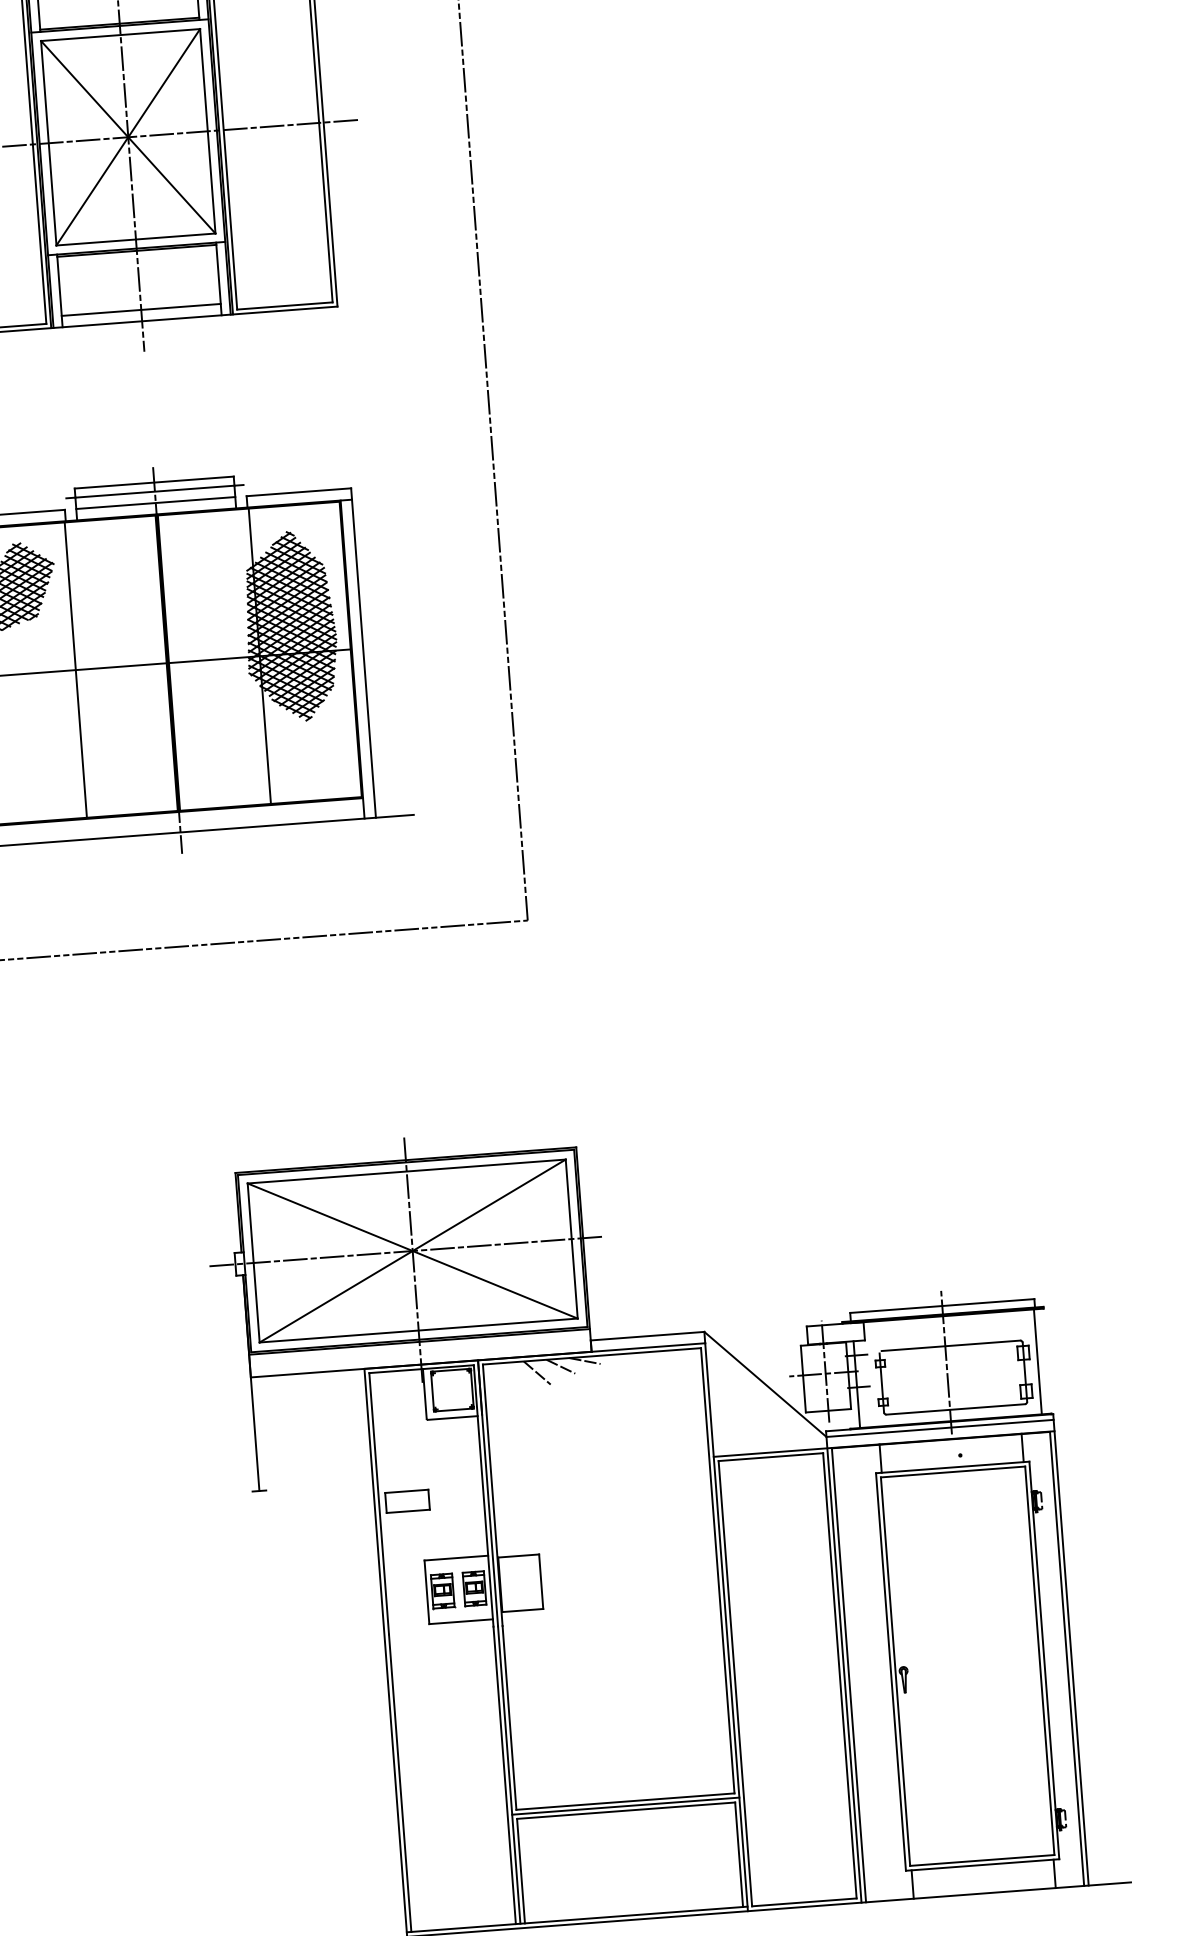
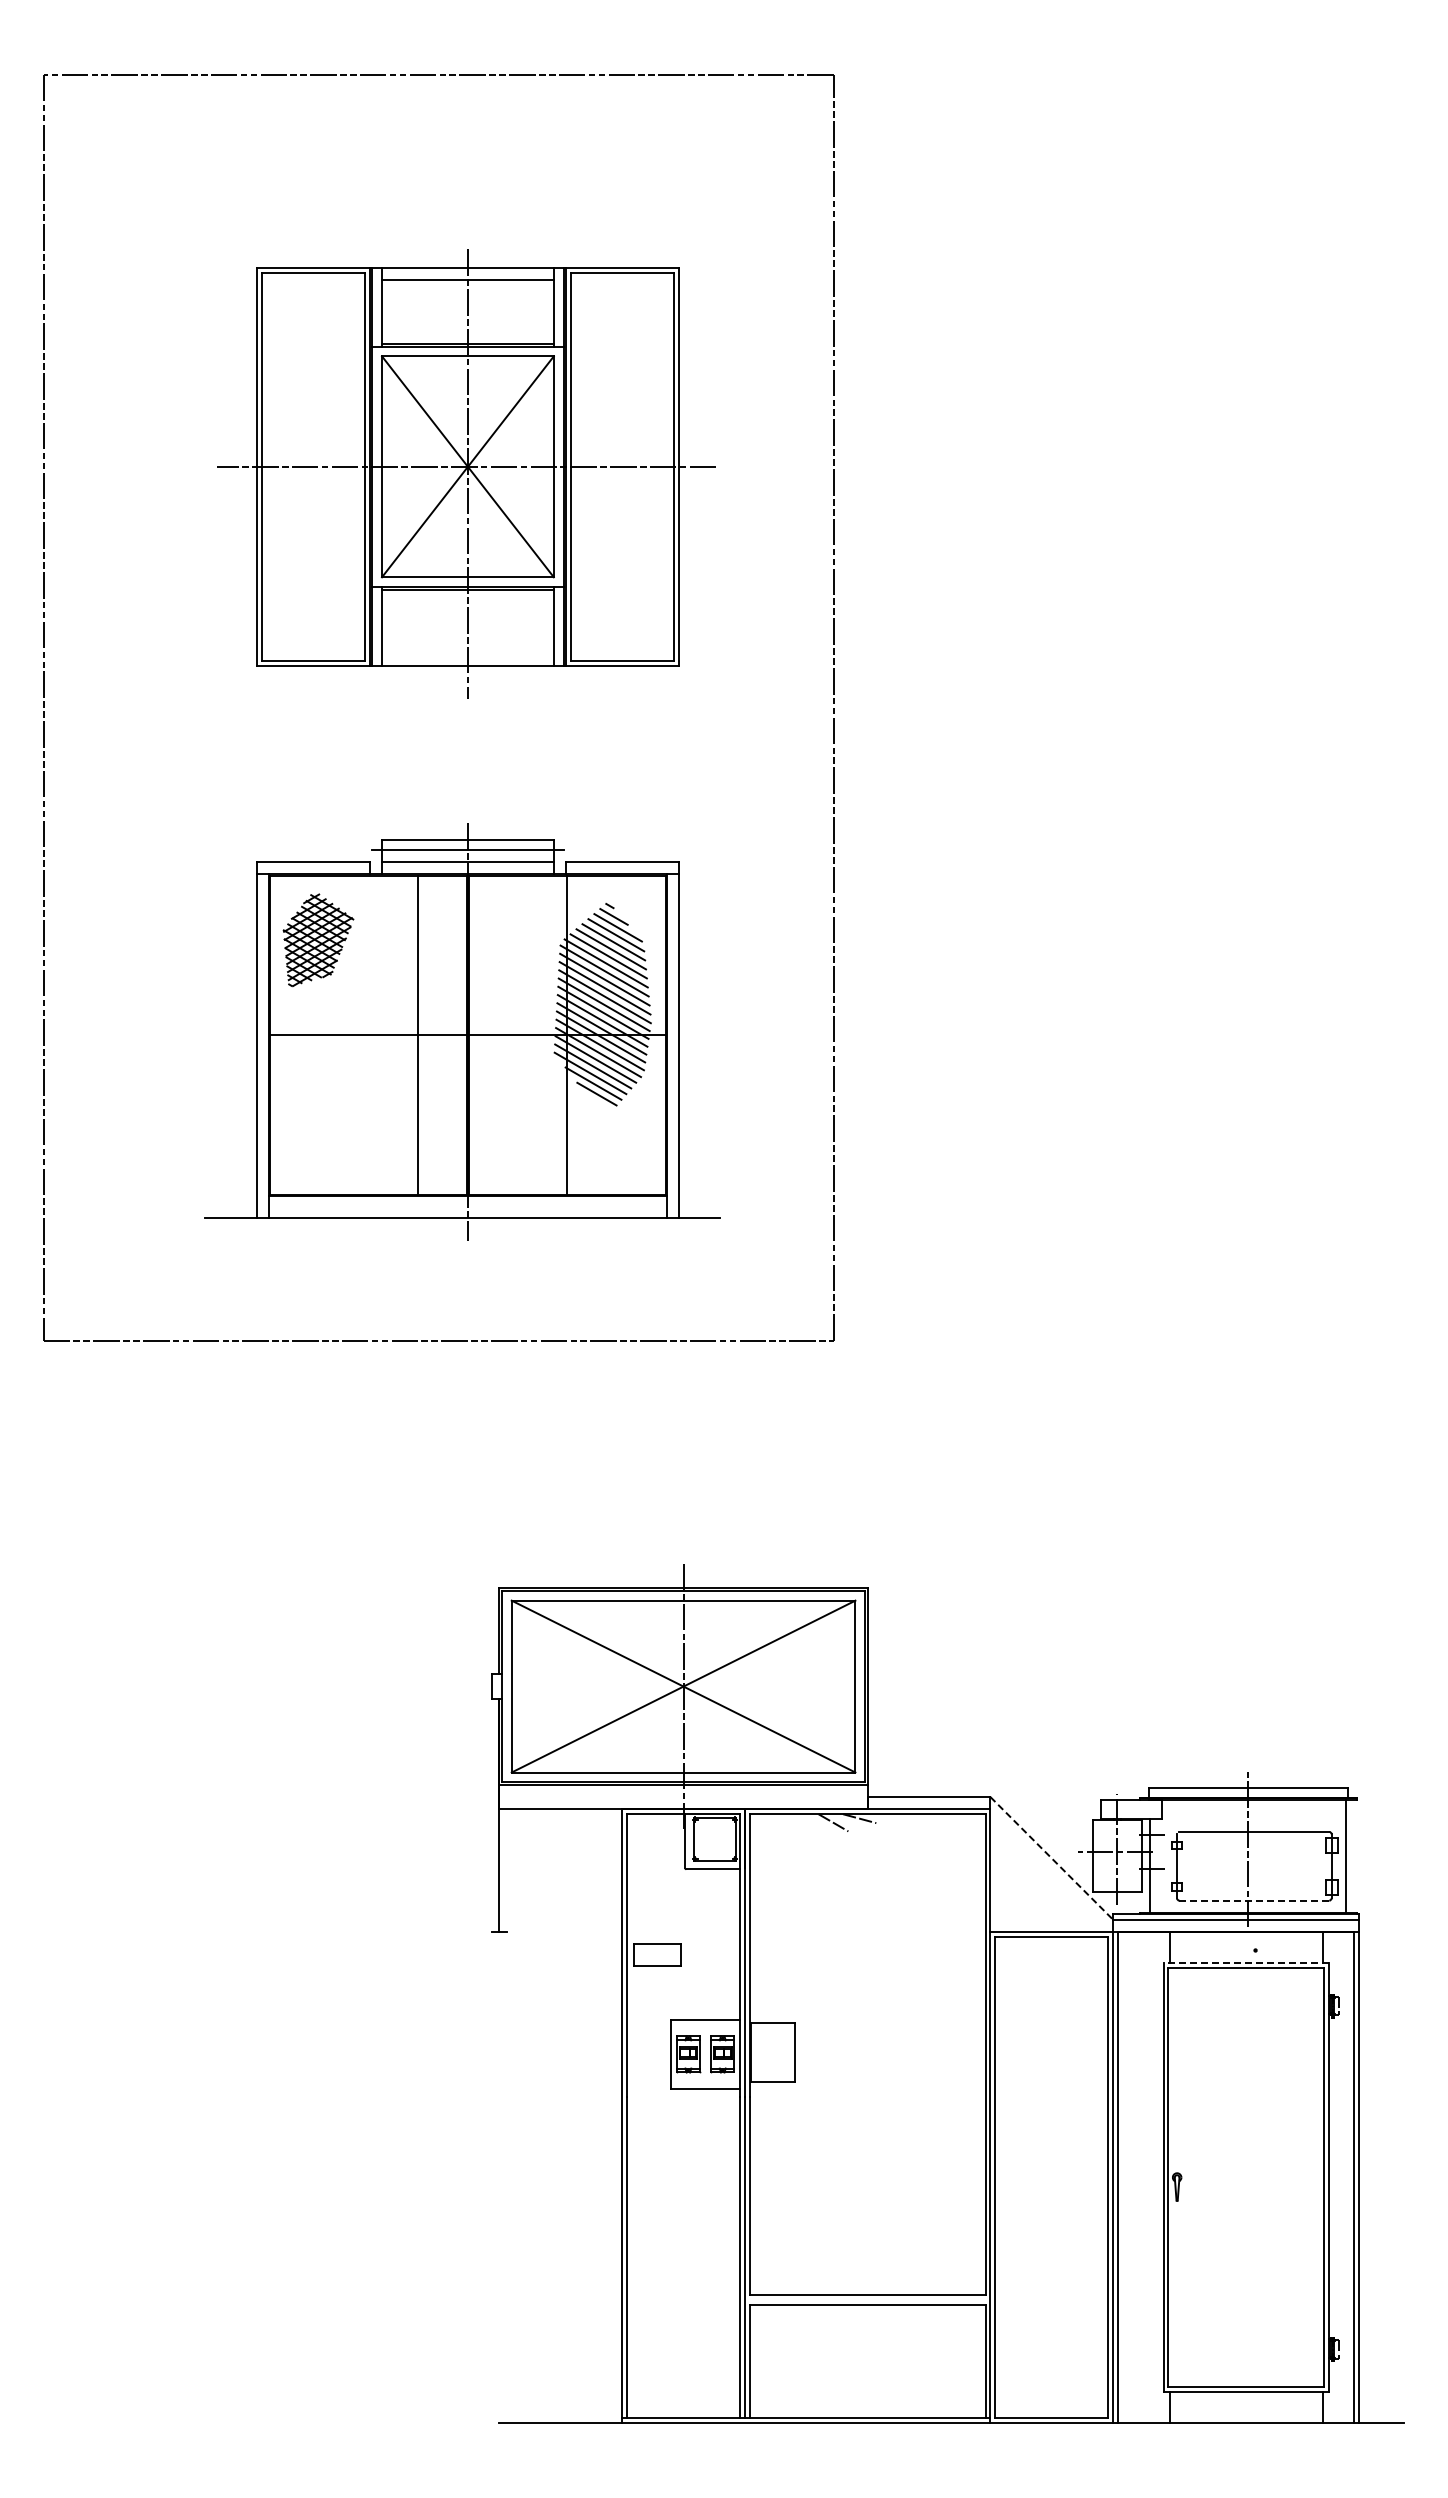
line: (140, 310) -> (467, 653), removed
hatch: (290, 627) -> (602, 1006), removed
line: (75, 669) -> (417, 1034), moved
line: (405, 1251) -> (675, 1686), removed
line: (537, 1372) -> (807, 1827), removed
line: (765, 1384) -> (1051, 1858), solid -> dashed
line: (955, 1409) -> (1254, 1900), solid -> dashed
line: (952, 1467) -> (1246, 1962), solid -> dashed
line: (625, 1806) -> (867, 2300), removed

